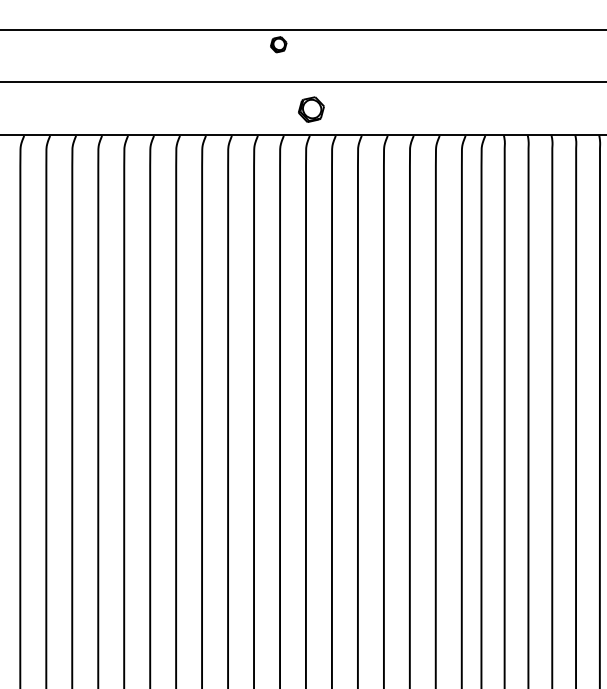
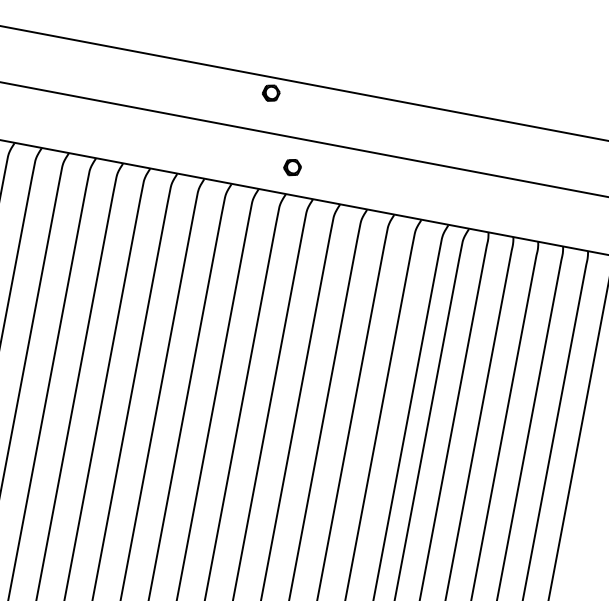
part: (311, 109) -> (292, 167), size x0.62

